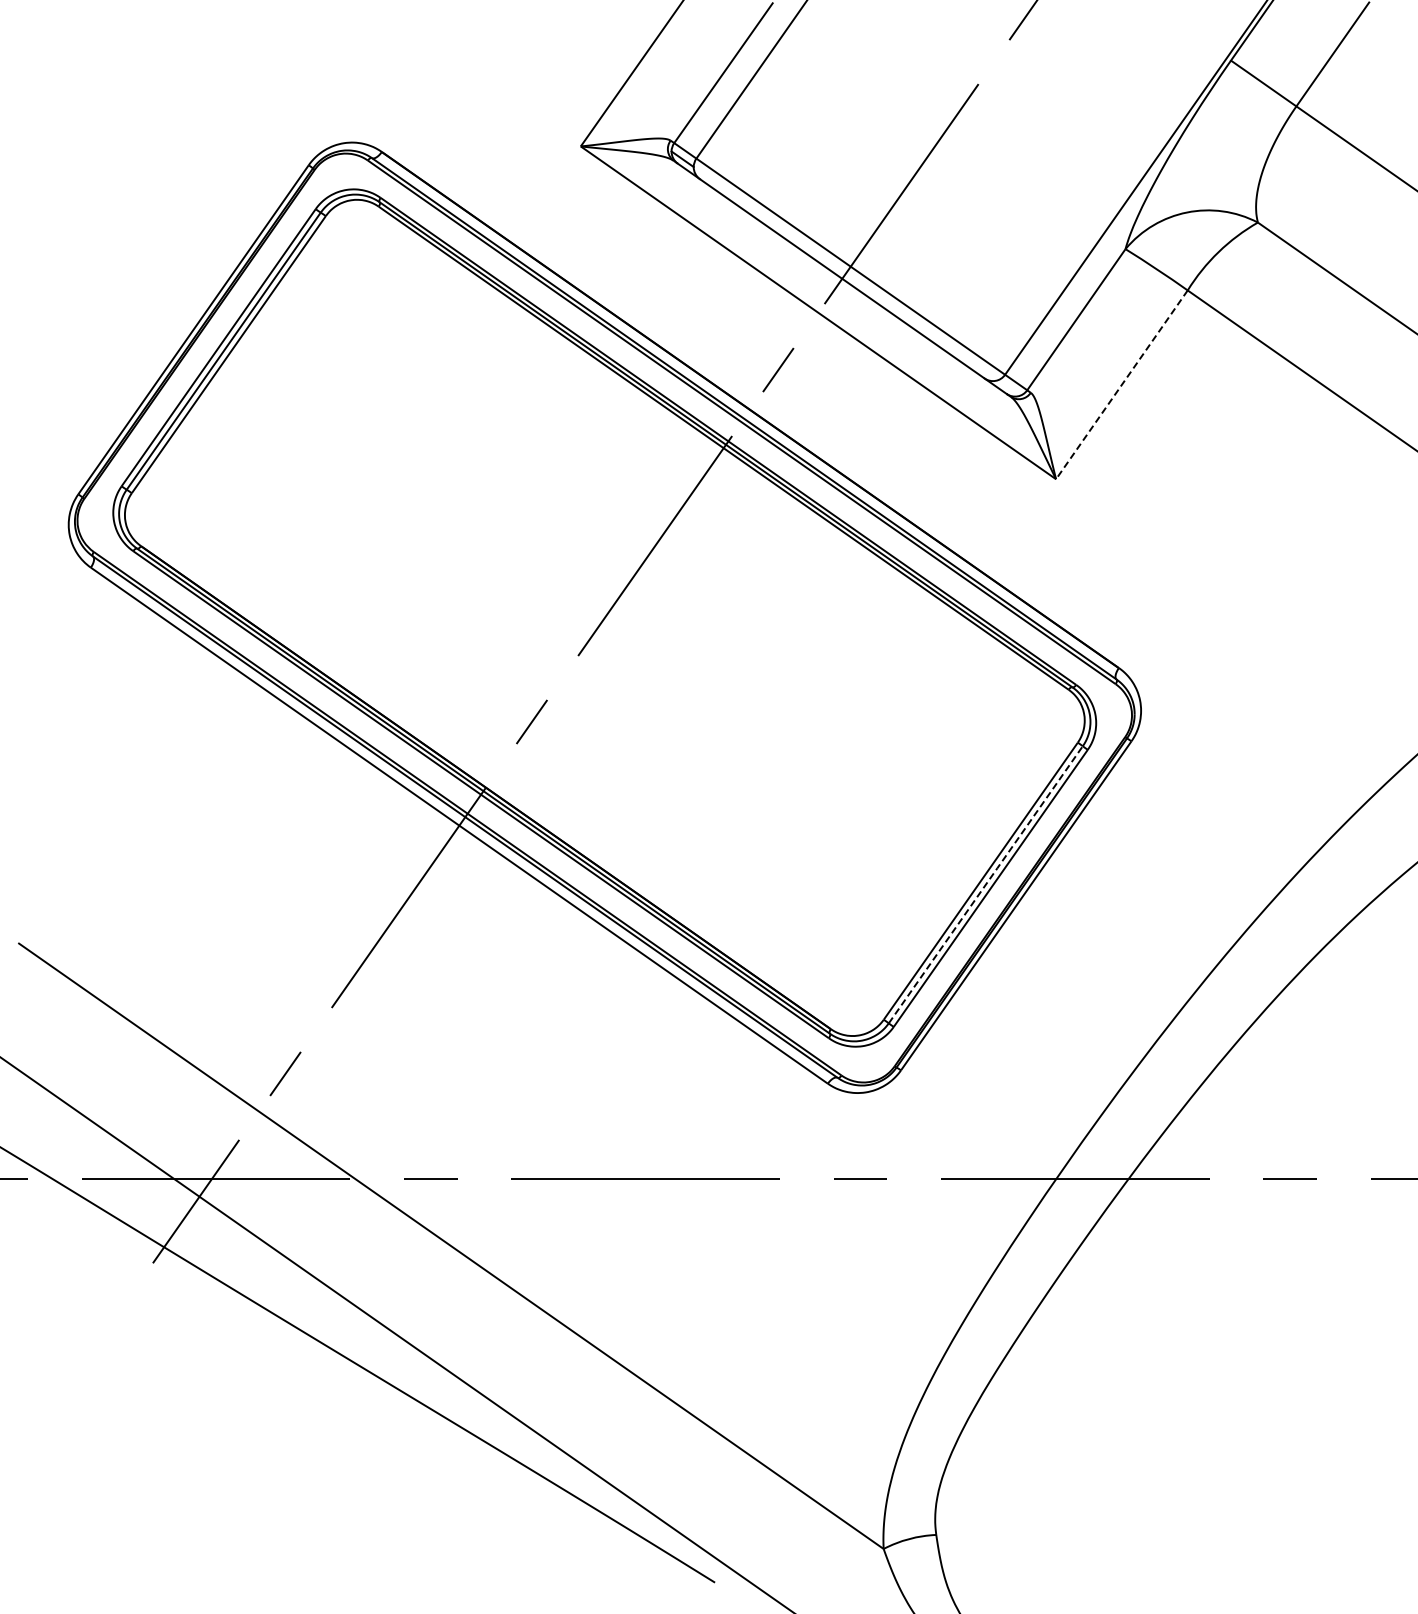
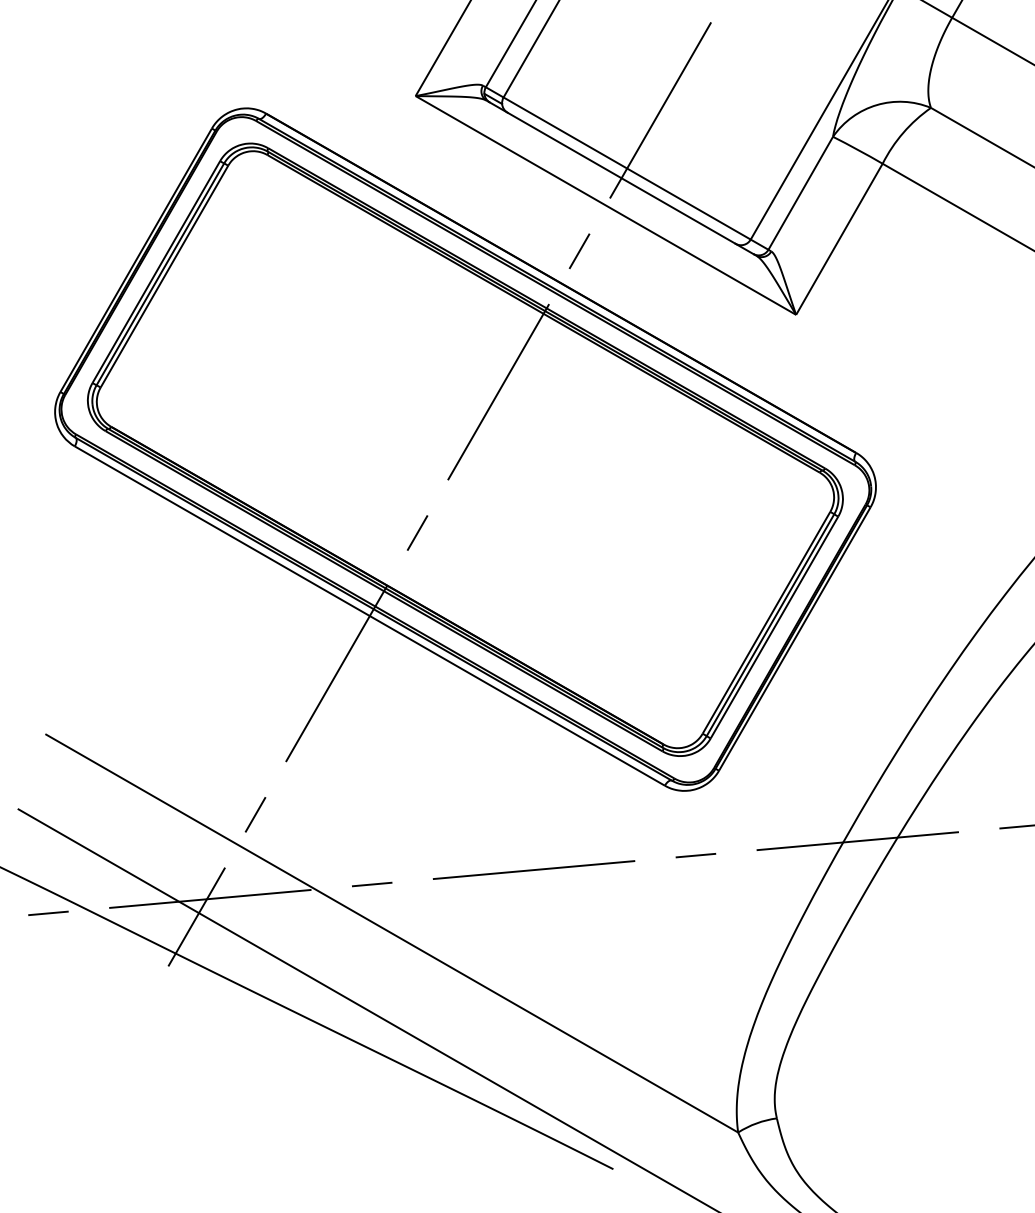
line: (1121, 385) -> (839, 239), dashed -> solid
line: (986, 884) -> (770, 624), dashed -> solid

